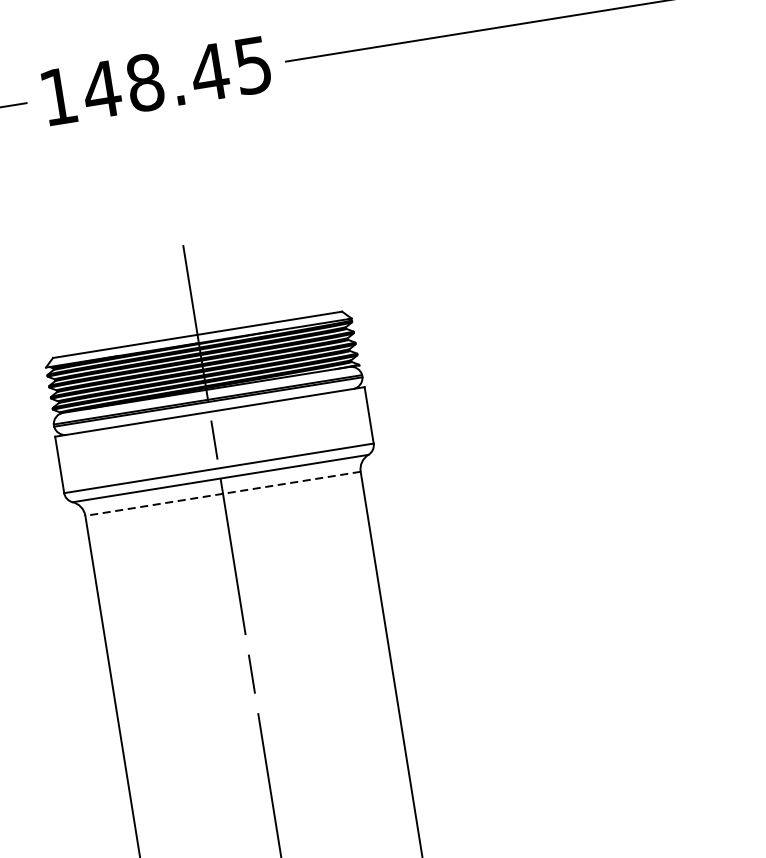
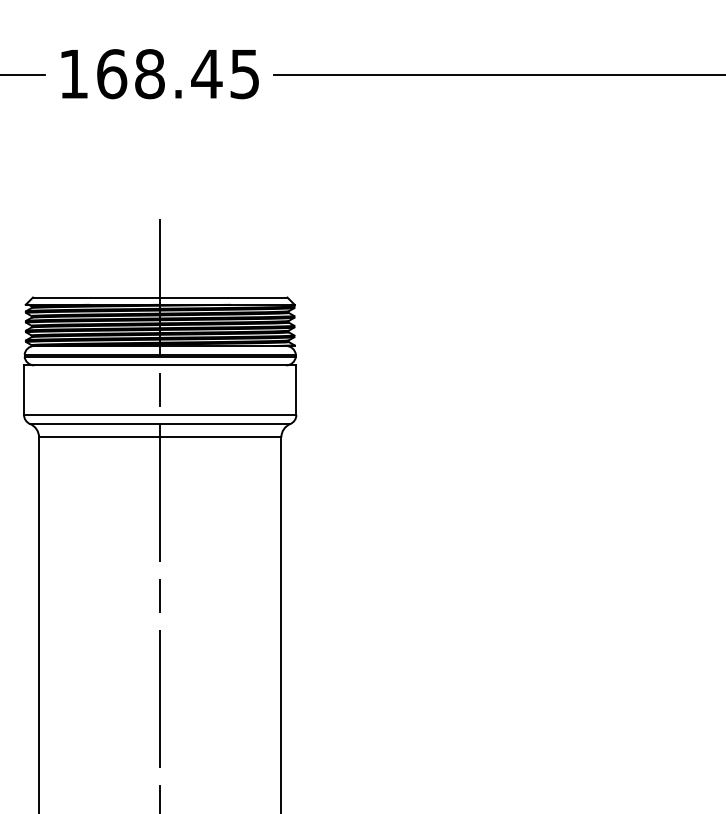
text: (101, 90) -> (111, 74), 148.45 -> 168.45
line: (222, 494) -> (159, 437), dashed -> solid

